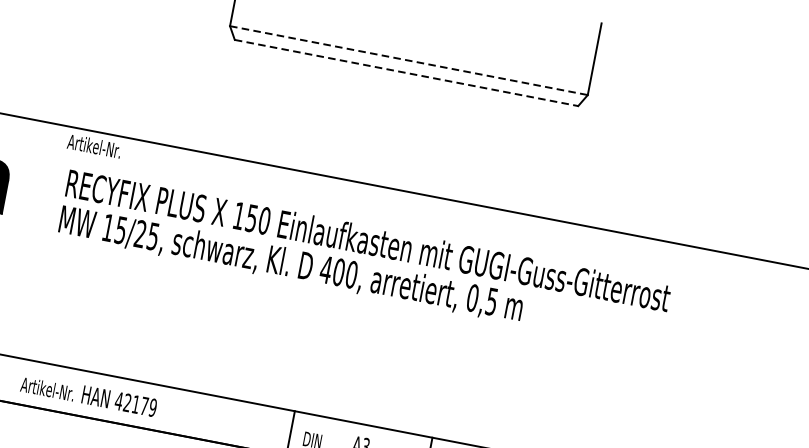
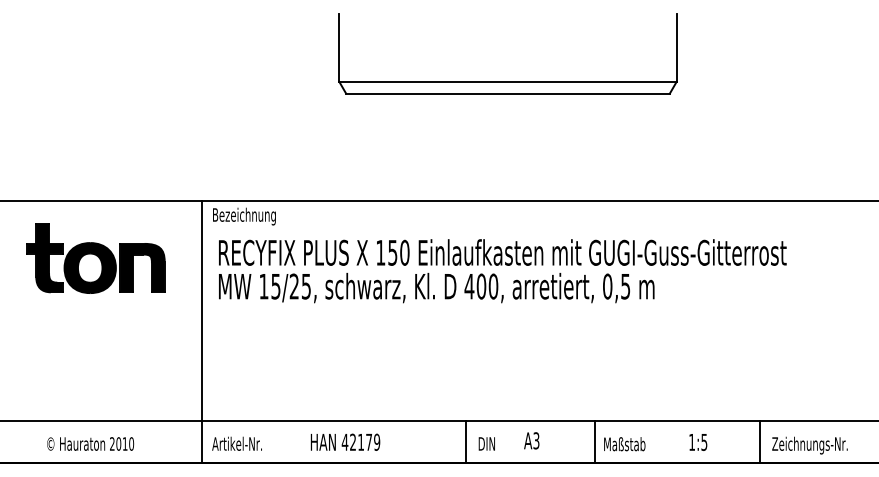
line: (409, 60) -> (508, 81), dashed -> solid
line: (407, 73) -> (508, 93), dashed -> solid
text: (100, 149) -> (243, 216), Artikel-Nr. -> Bezeichnung
line: (32, 262) -> (201, 331), added
text: (119, 400) -> (345, 441), moved

